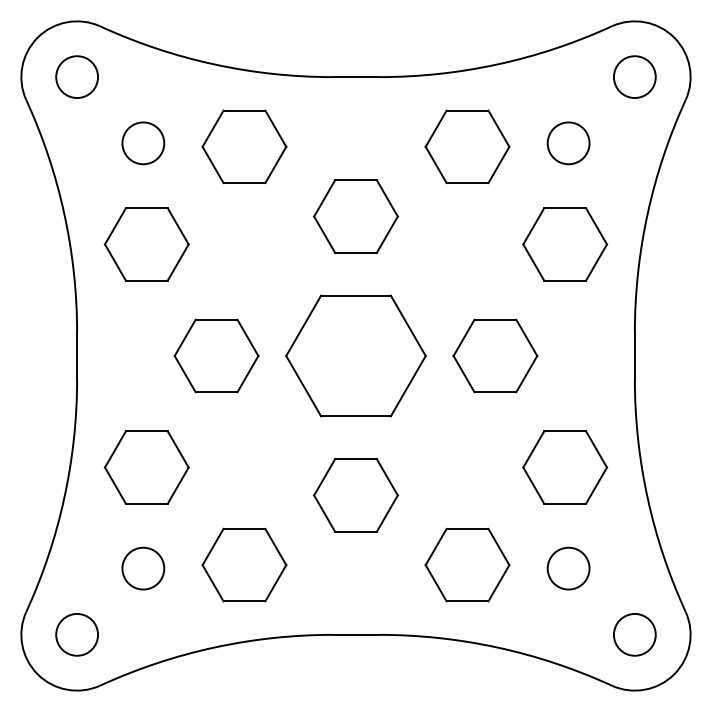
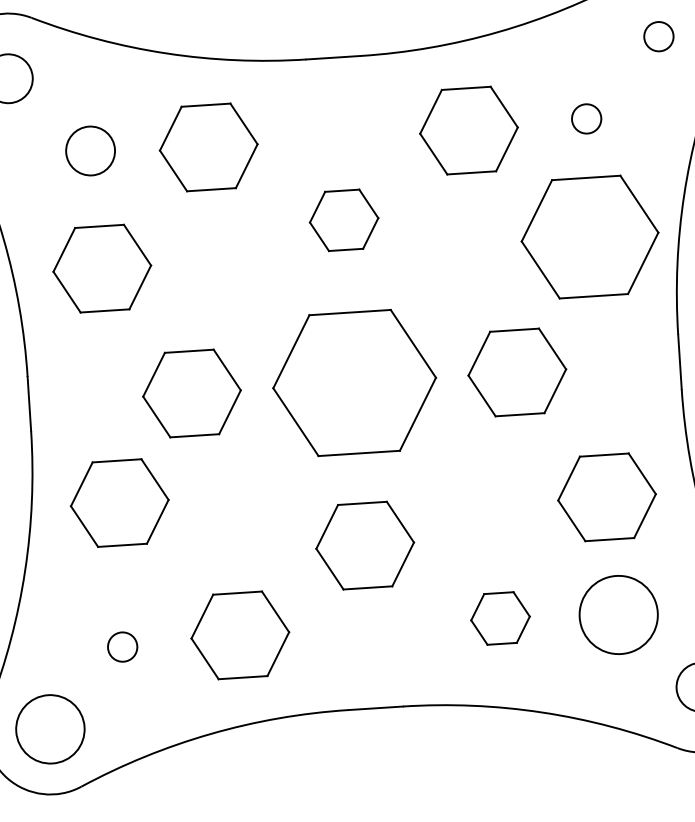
circle: (634, 77) -> (658, 37), size x0.6
circle: (568, 143) -> (586, 119), size x0.6
part: (355, 216) -> (343, 220), size x0.7
part: (565, 244) -> (590, 237), size x1.4
part: (146, 467) -> (119, 503), moved
part: (467, 564) -> (500, 617), size x0.6
circle: (143, 568) -> (122, 646), size x0.6
circle: (568, 568) -> (618, 614), size x1.6
circle: (77, 634) -> (50, 728), size x1.4

